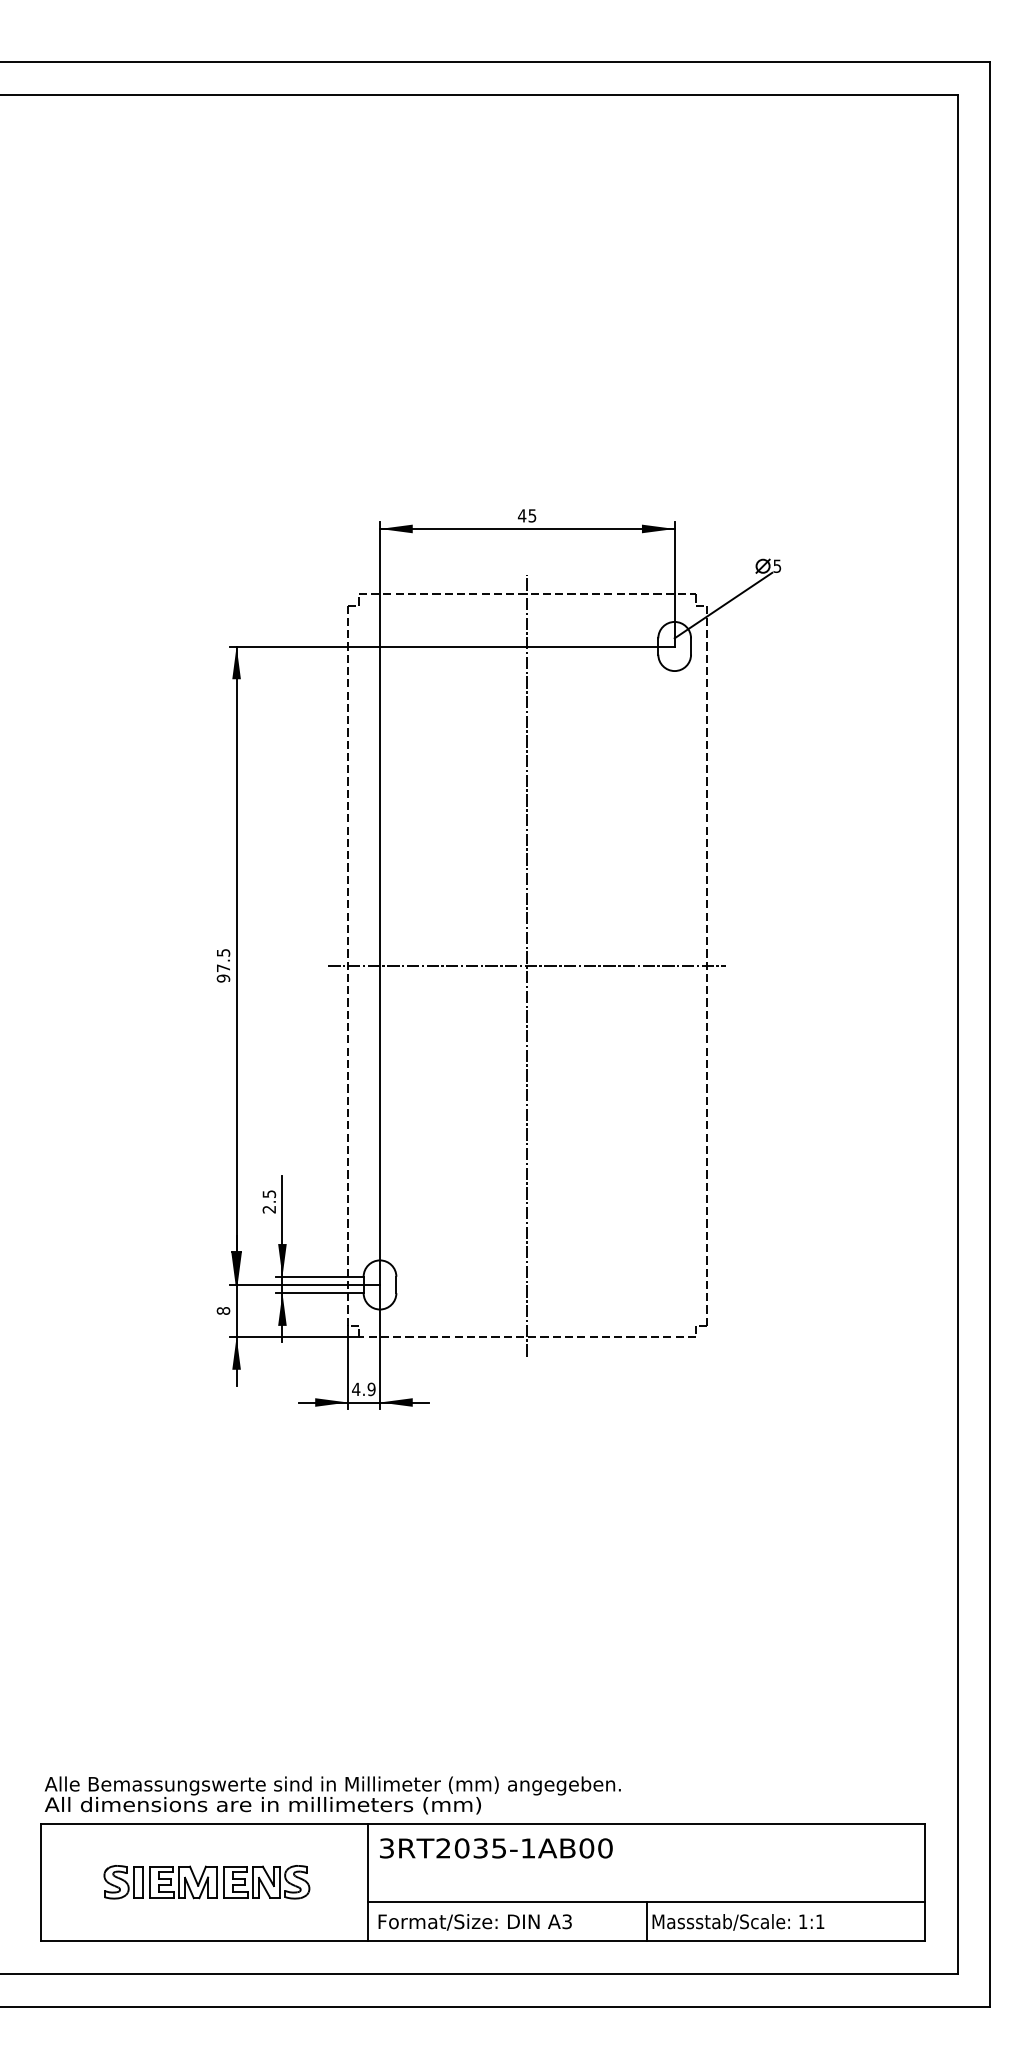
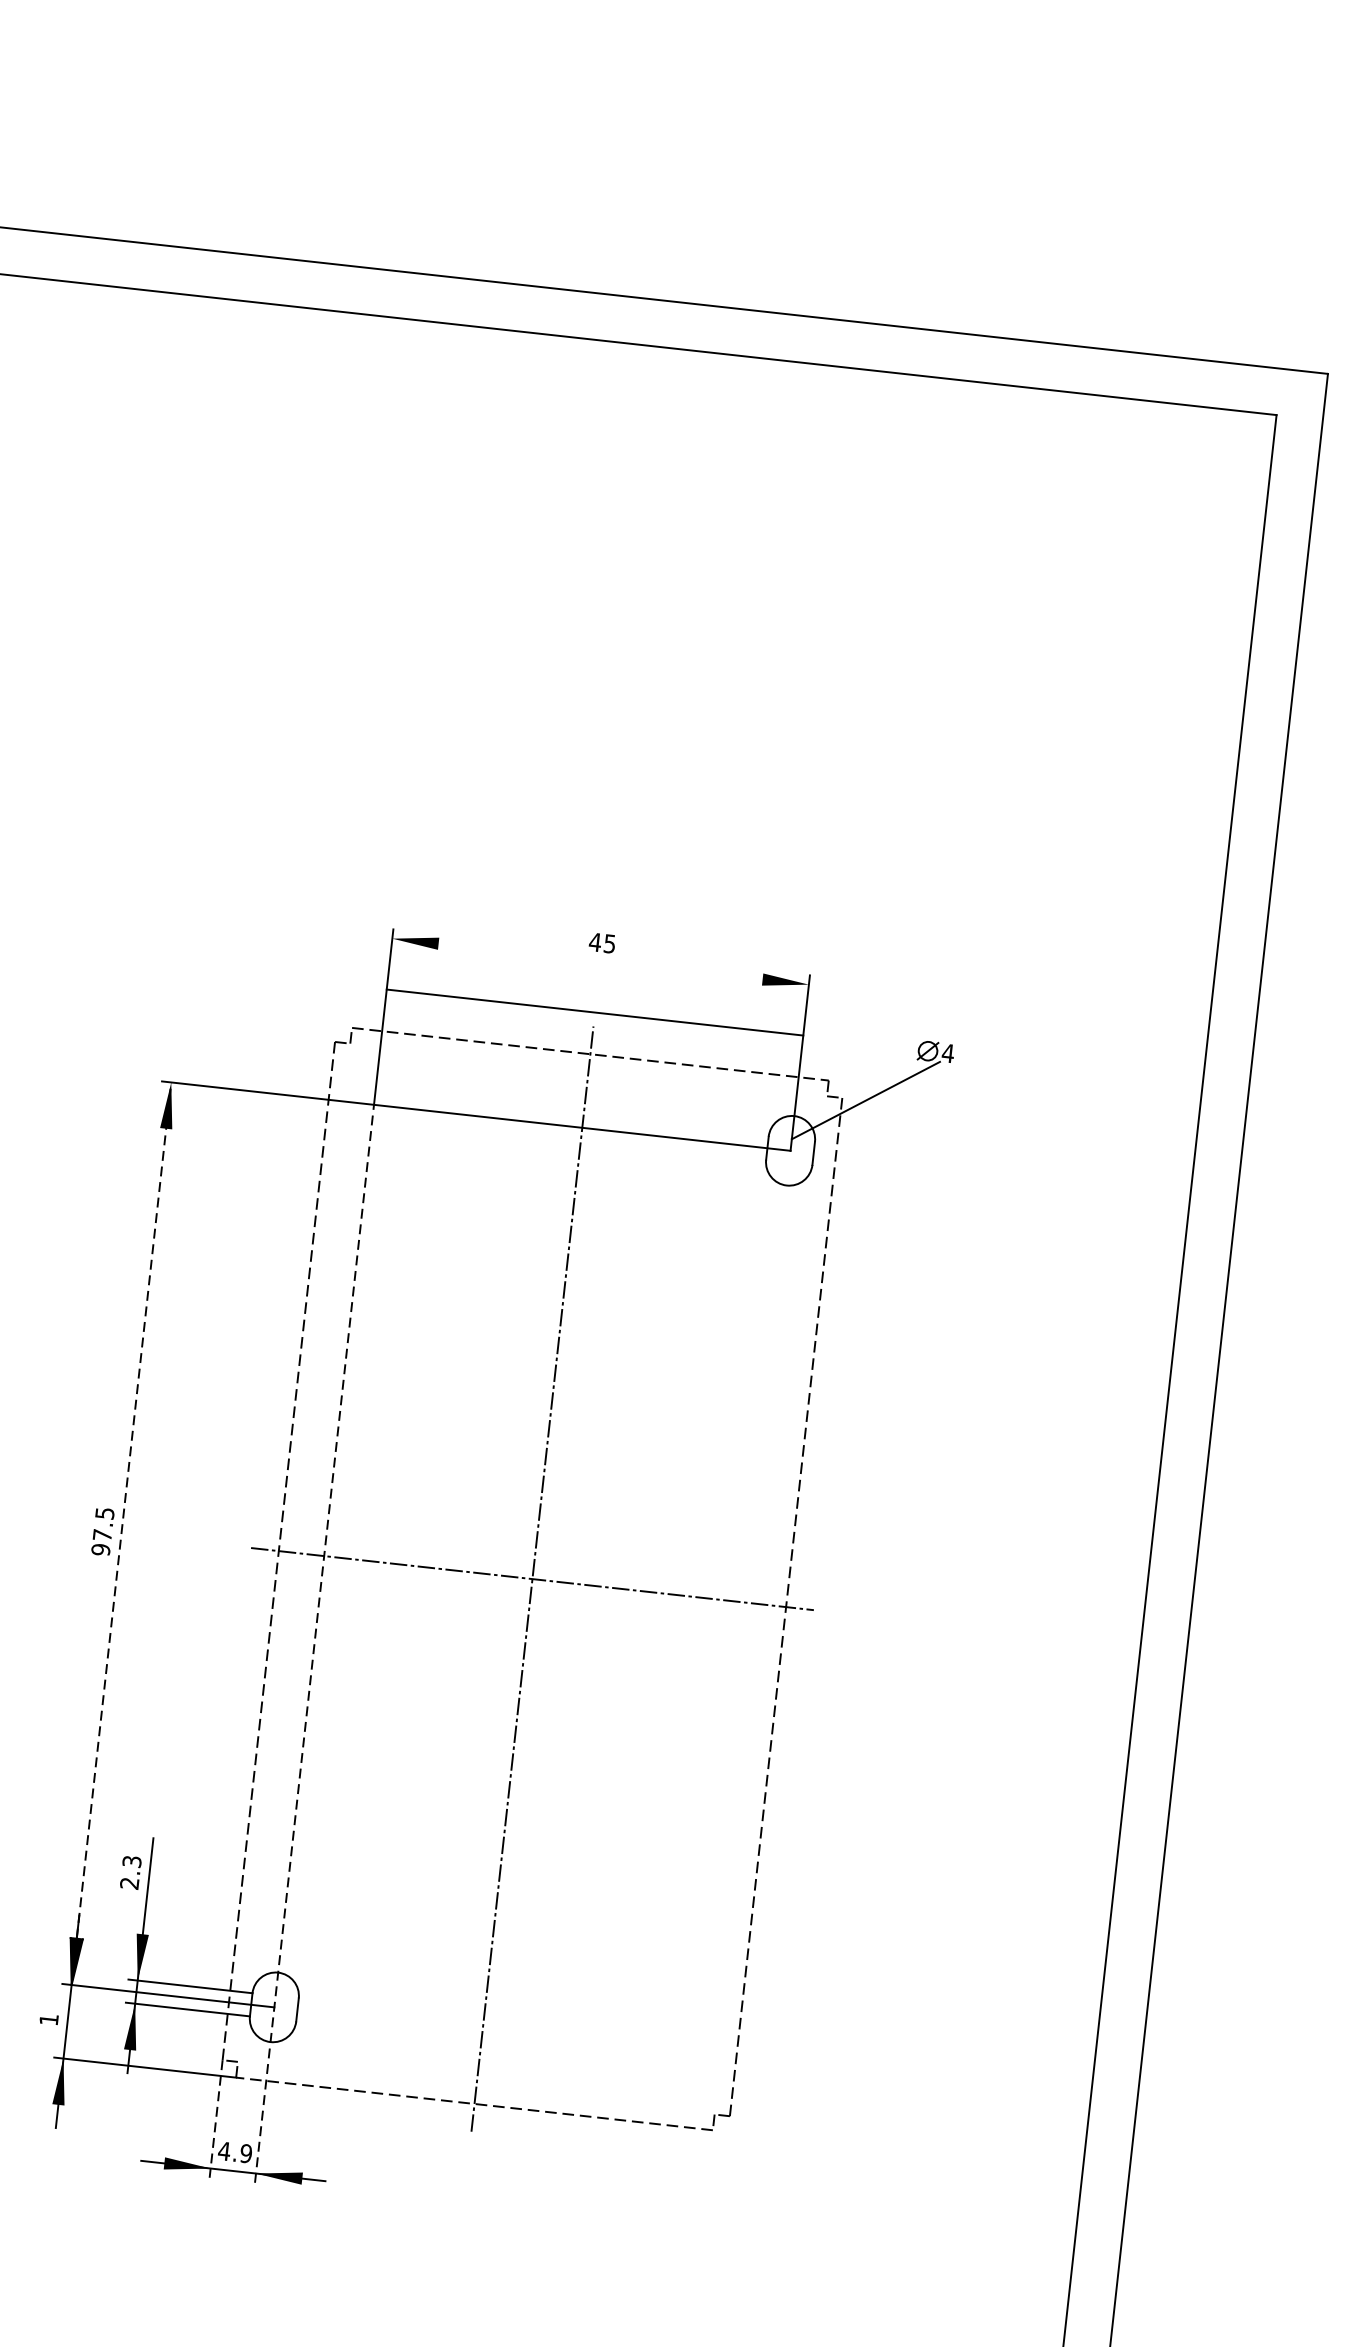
line: (527, 528) -> (595, 1011), moved
text: (777, 565) -> (948, 1052), 5 -> 4
line: (236, 965) -> (121, 1533), solid -> dashed
line: (380, 1027) -> (315, 1643), solid -> dashed
text: (268, 1193) -> (131, 1860), 2.5 -> 2.3
text: (223, 1310) -> (49, 2019), 8 -> 1
line: (347, 1367) -> (215, 2118), solid -> dashed

